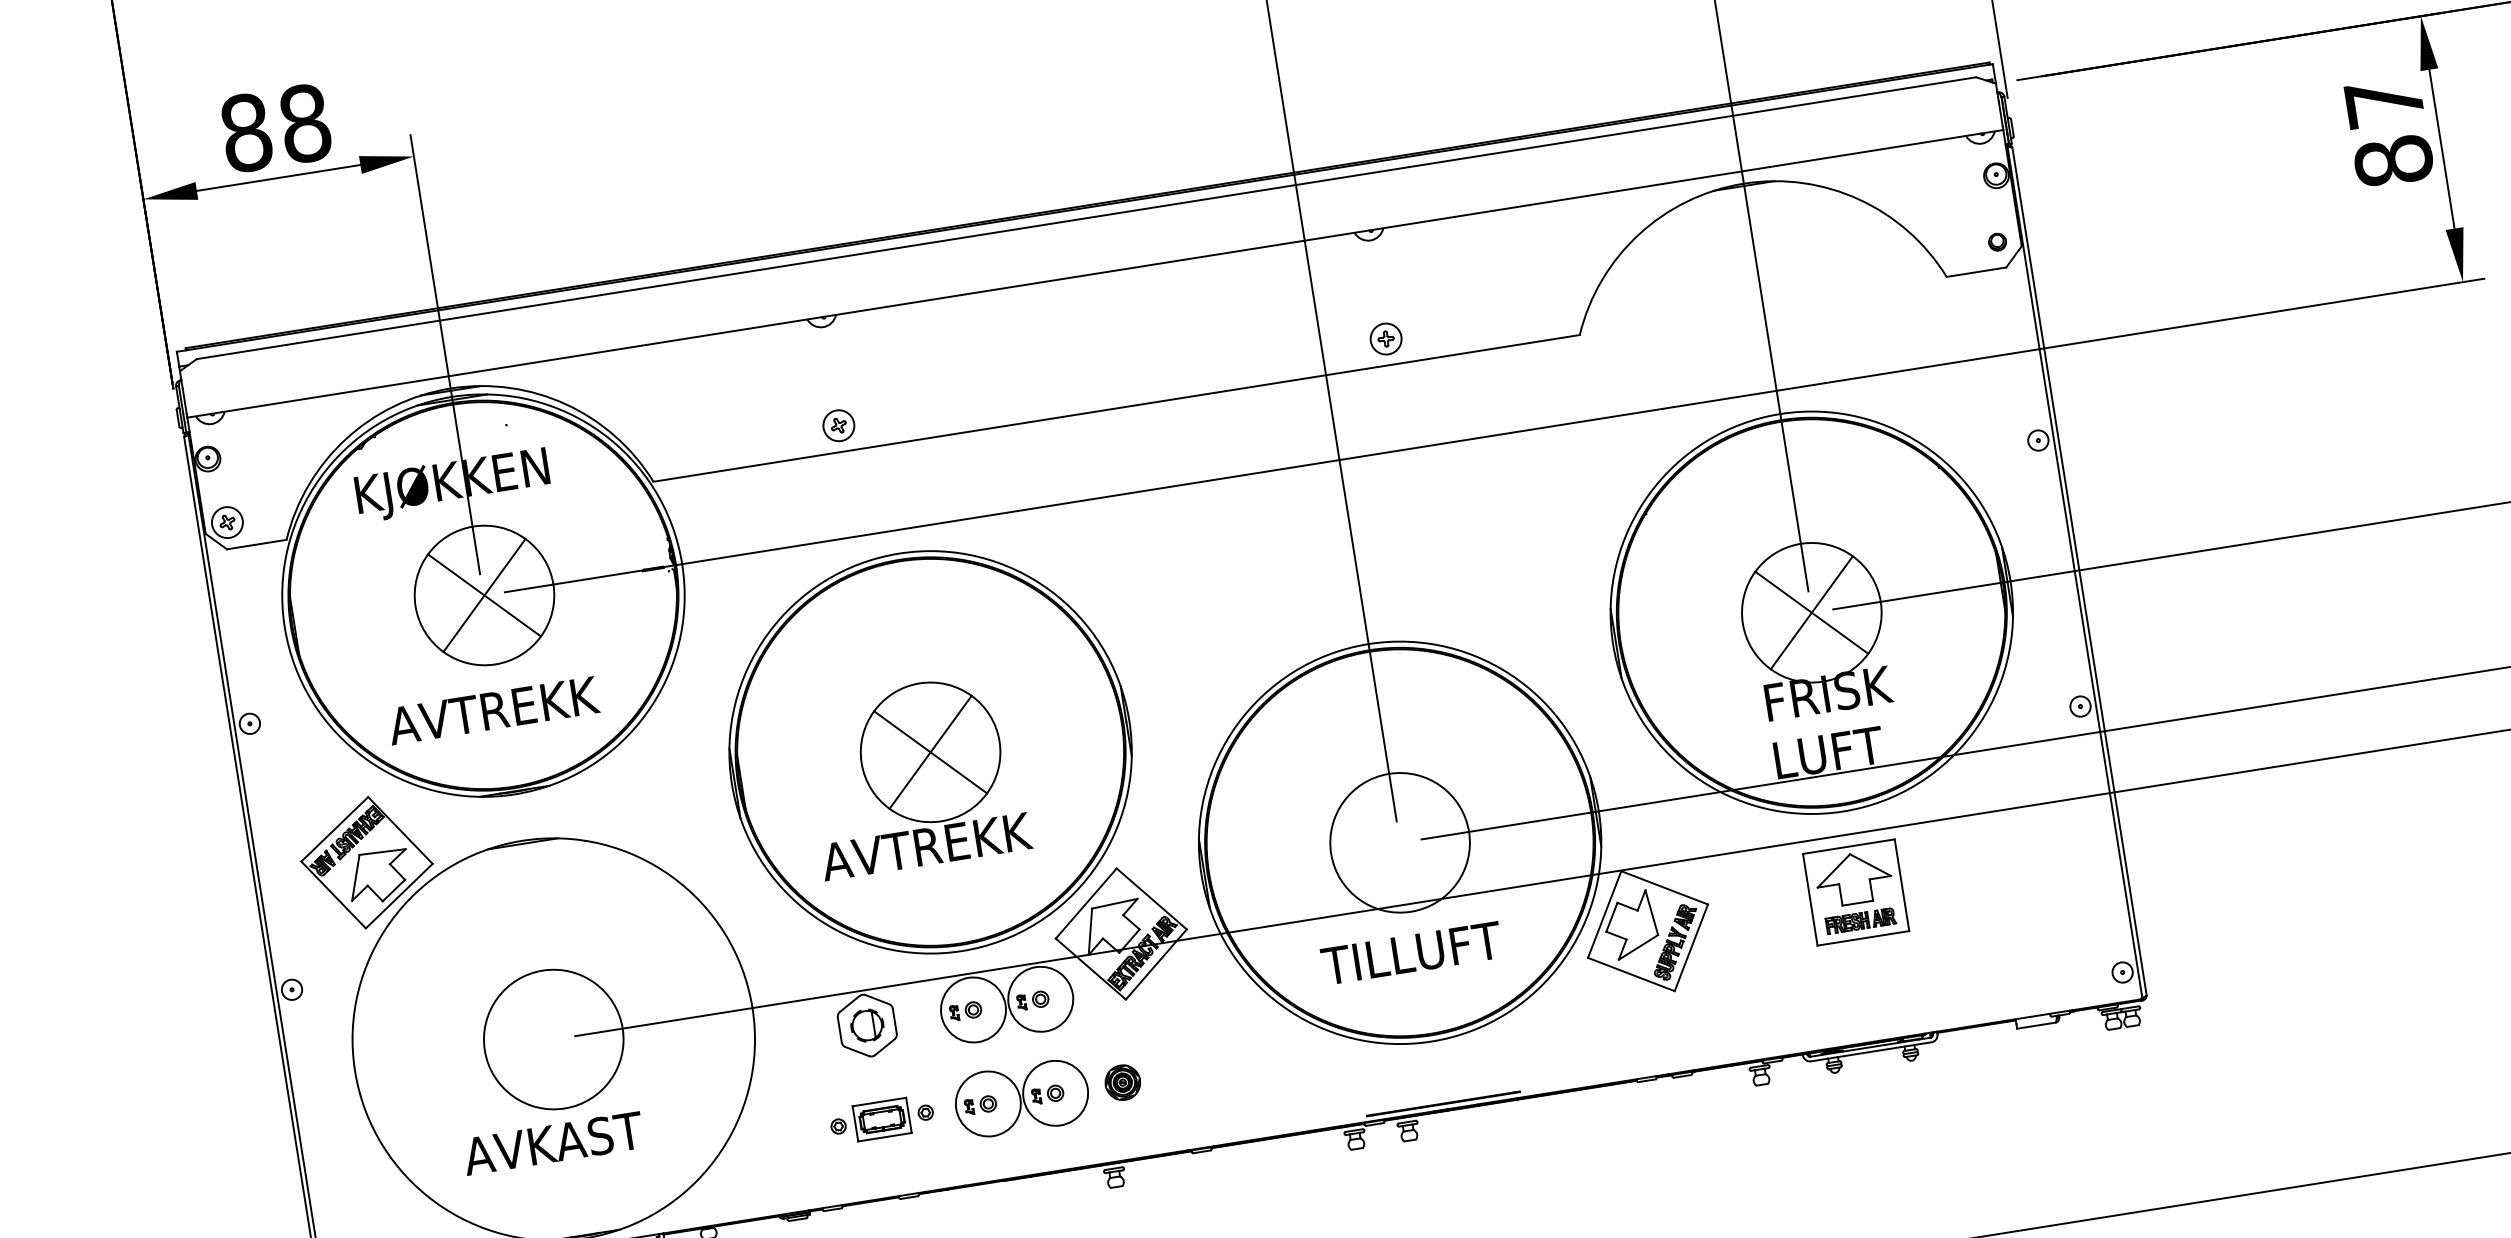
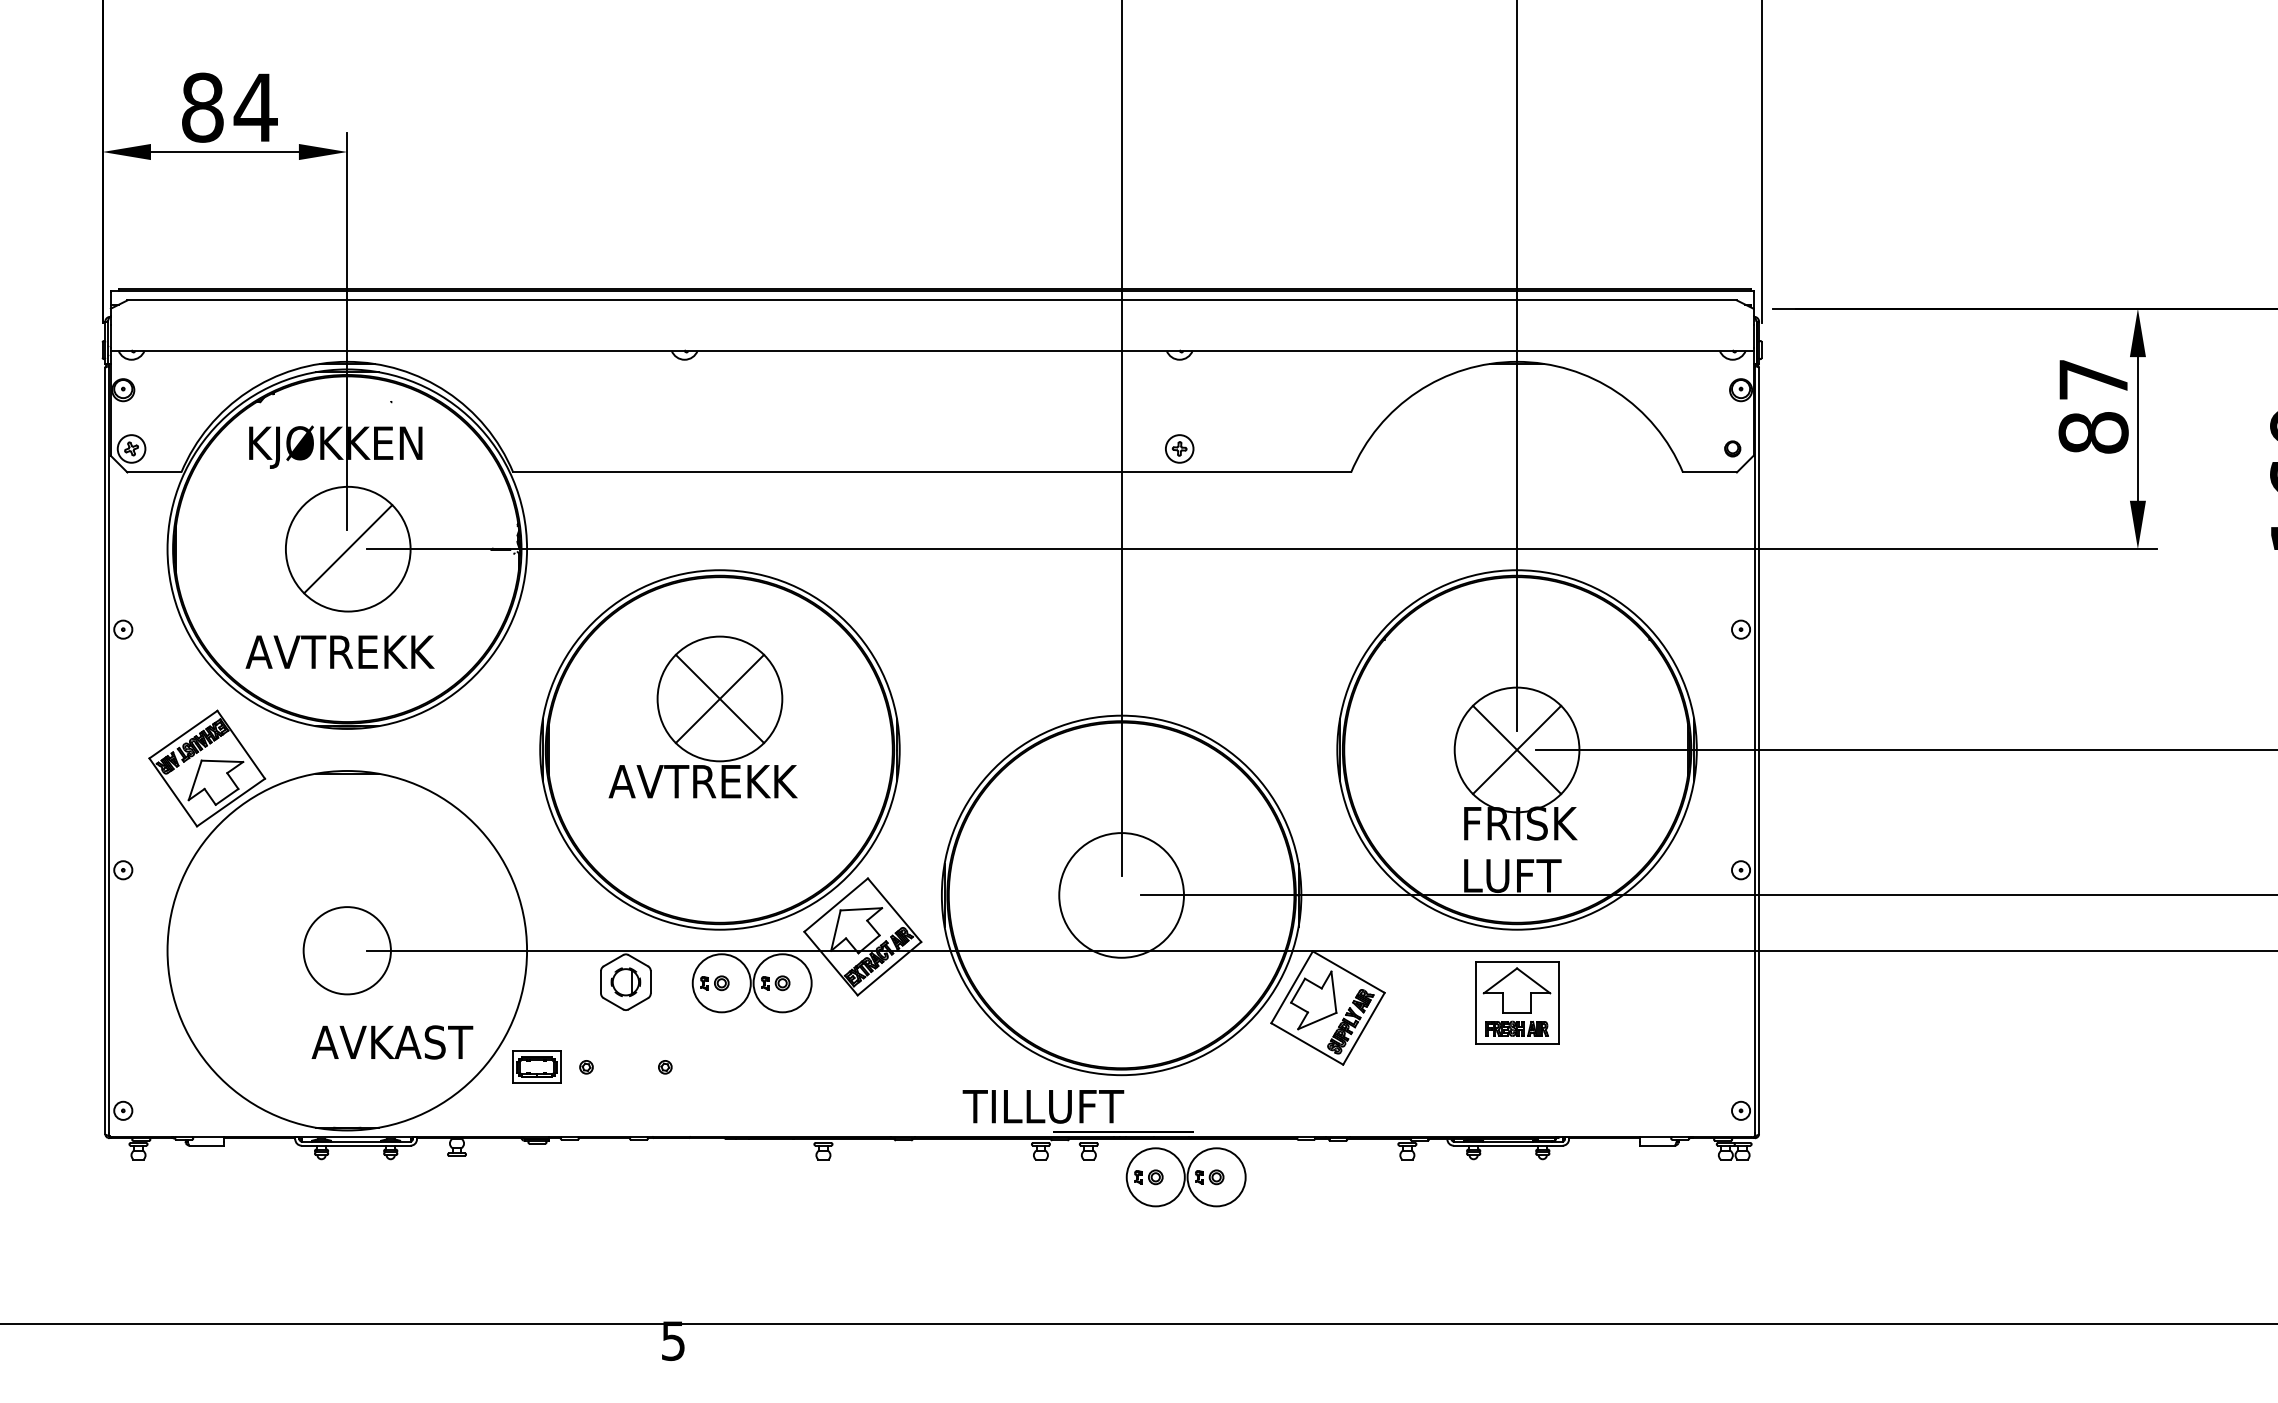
text: (304, 123) -> (255, 107), 88 -> 84
part: (838, 425) -> (684, 448), removed
line: (484, 595) -> (348, 549), removed
part: (914, 774) -> (702, 716), moved
text: (1411, 953) -> (1043, 1106), moved
circle: (552, 1039) -> (346, 950), size x0.7
part: (1122, 1082) -> (843, 1068), removed
part: (1021, 1098) -> (1185, 1177), moved
part: (881, 1118) -> (536, 1066), moved
text: (553, 1143) -> (392, 1042), moved

